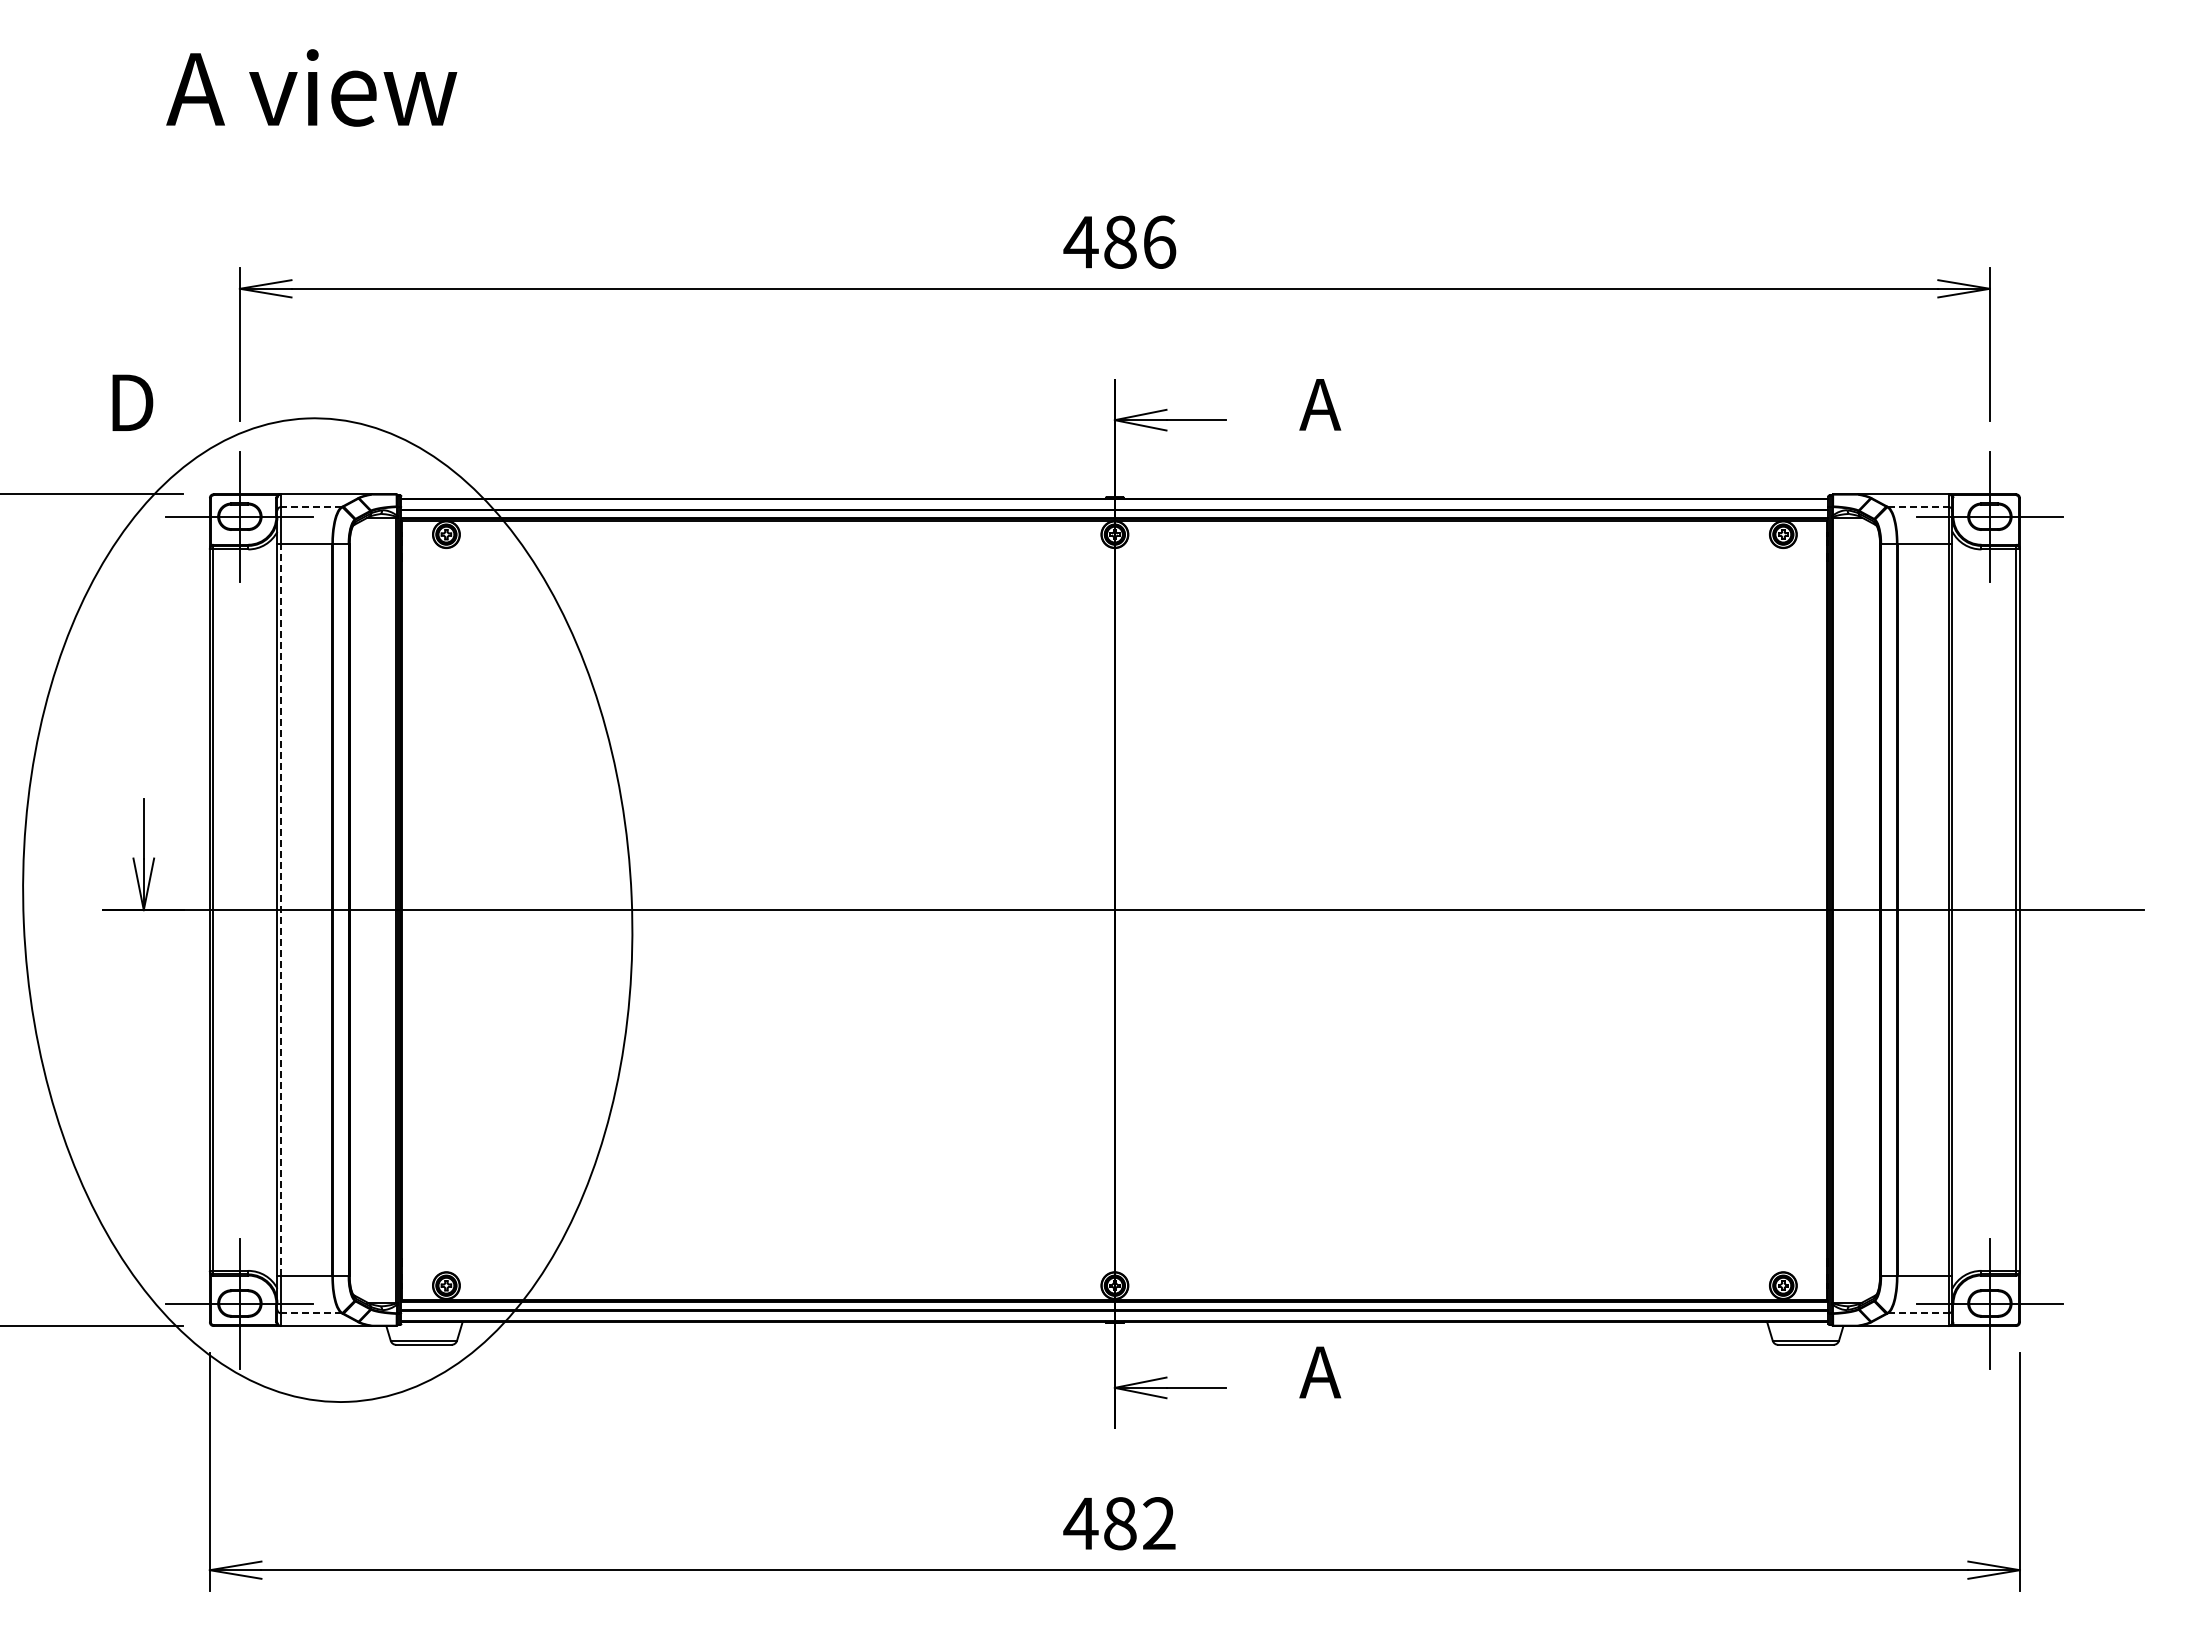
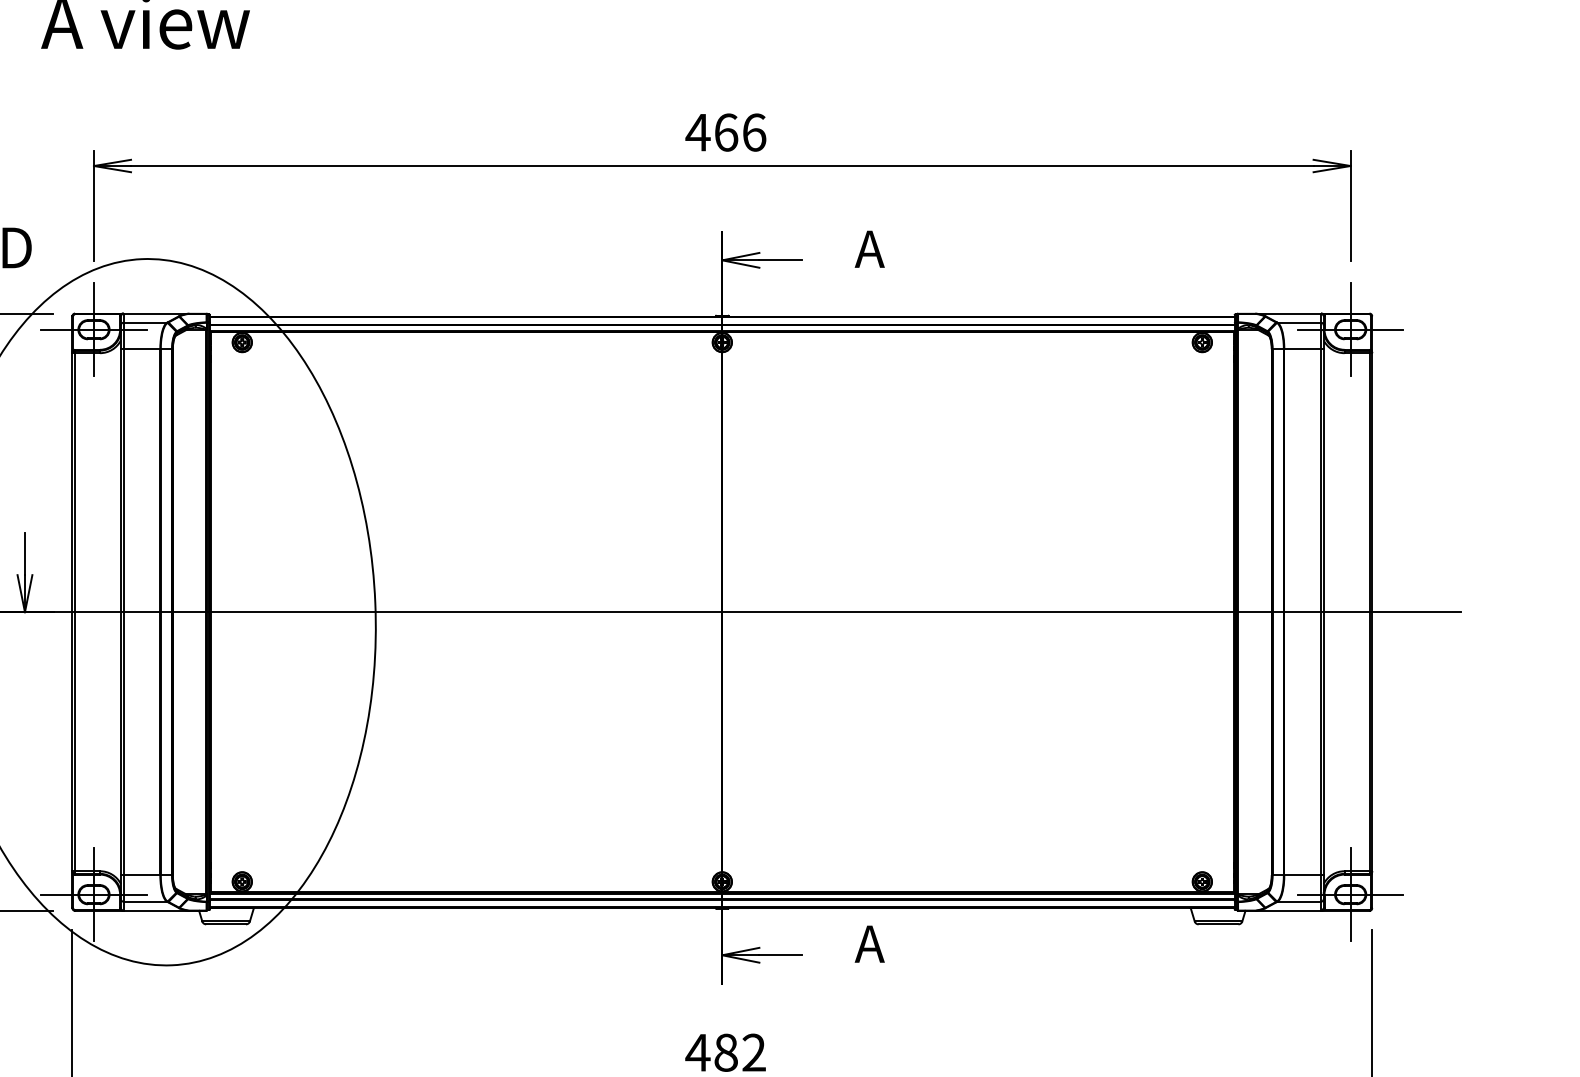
text: (1120, 241) -> (726, 132), 486 -> 466
line: (310, 507) -> (144, 323), dashed -> solid
line: (1918, 507) -> (1299, 323), dashed -> solid
line: (281, 909) -> (123, 611), dashed -> solid
line: (310, 1313) -> (144, 901), dashed -> solid
line: (1918, 1313) -> (1299, 901), dashed -> solid

